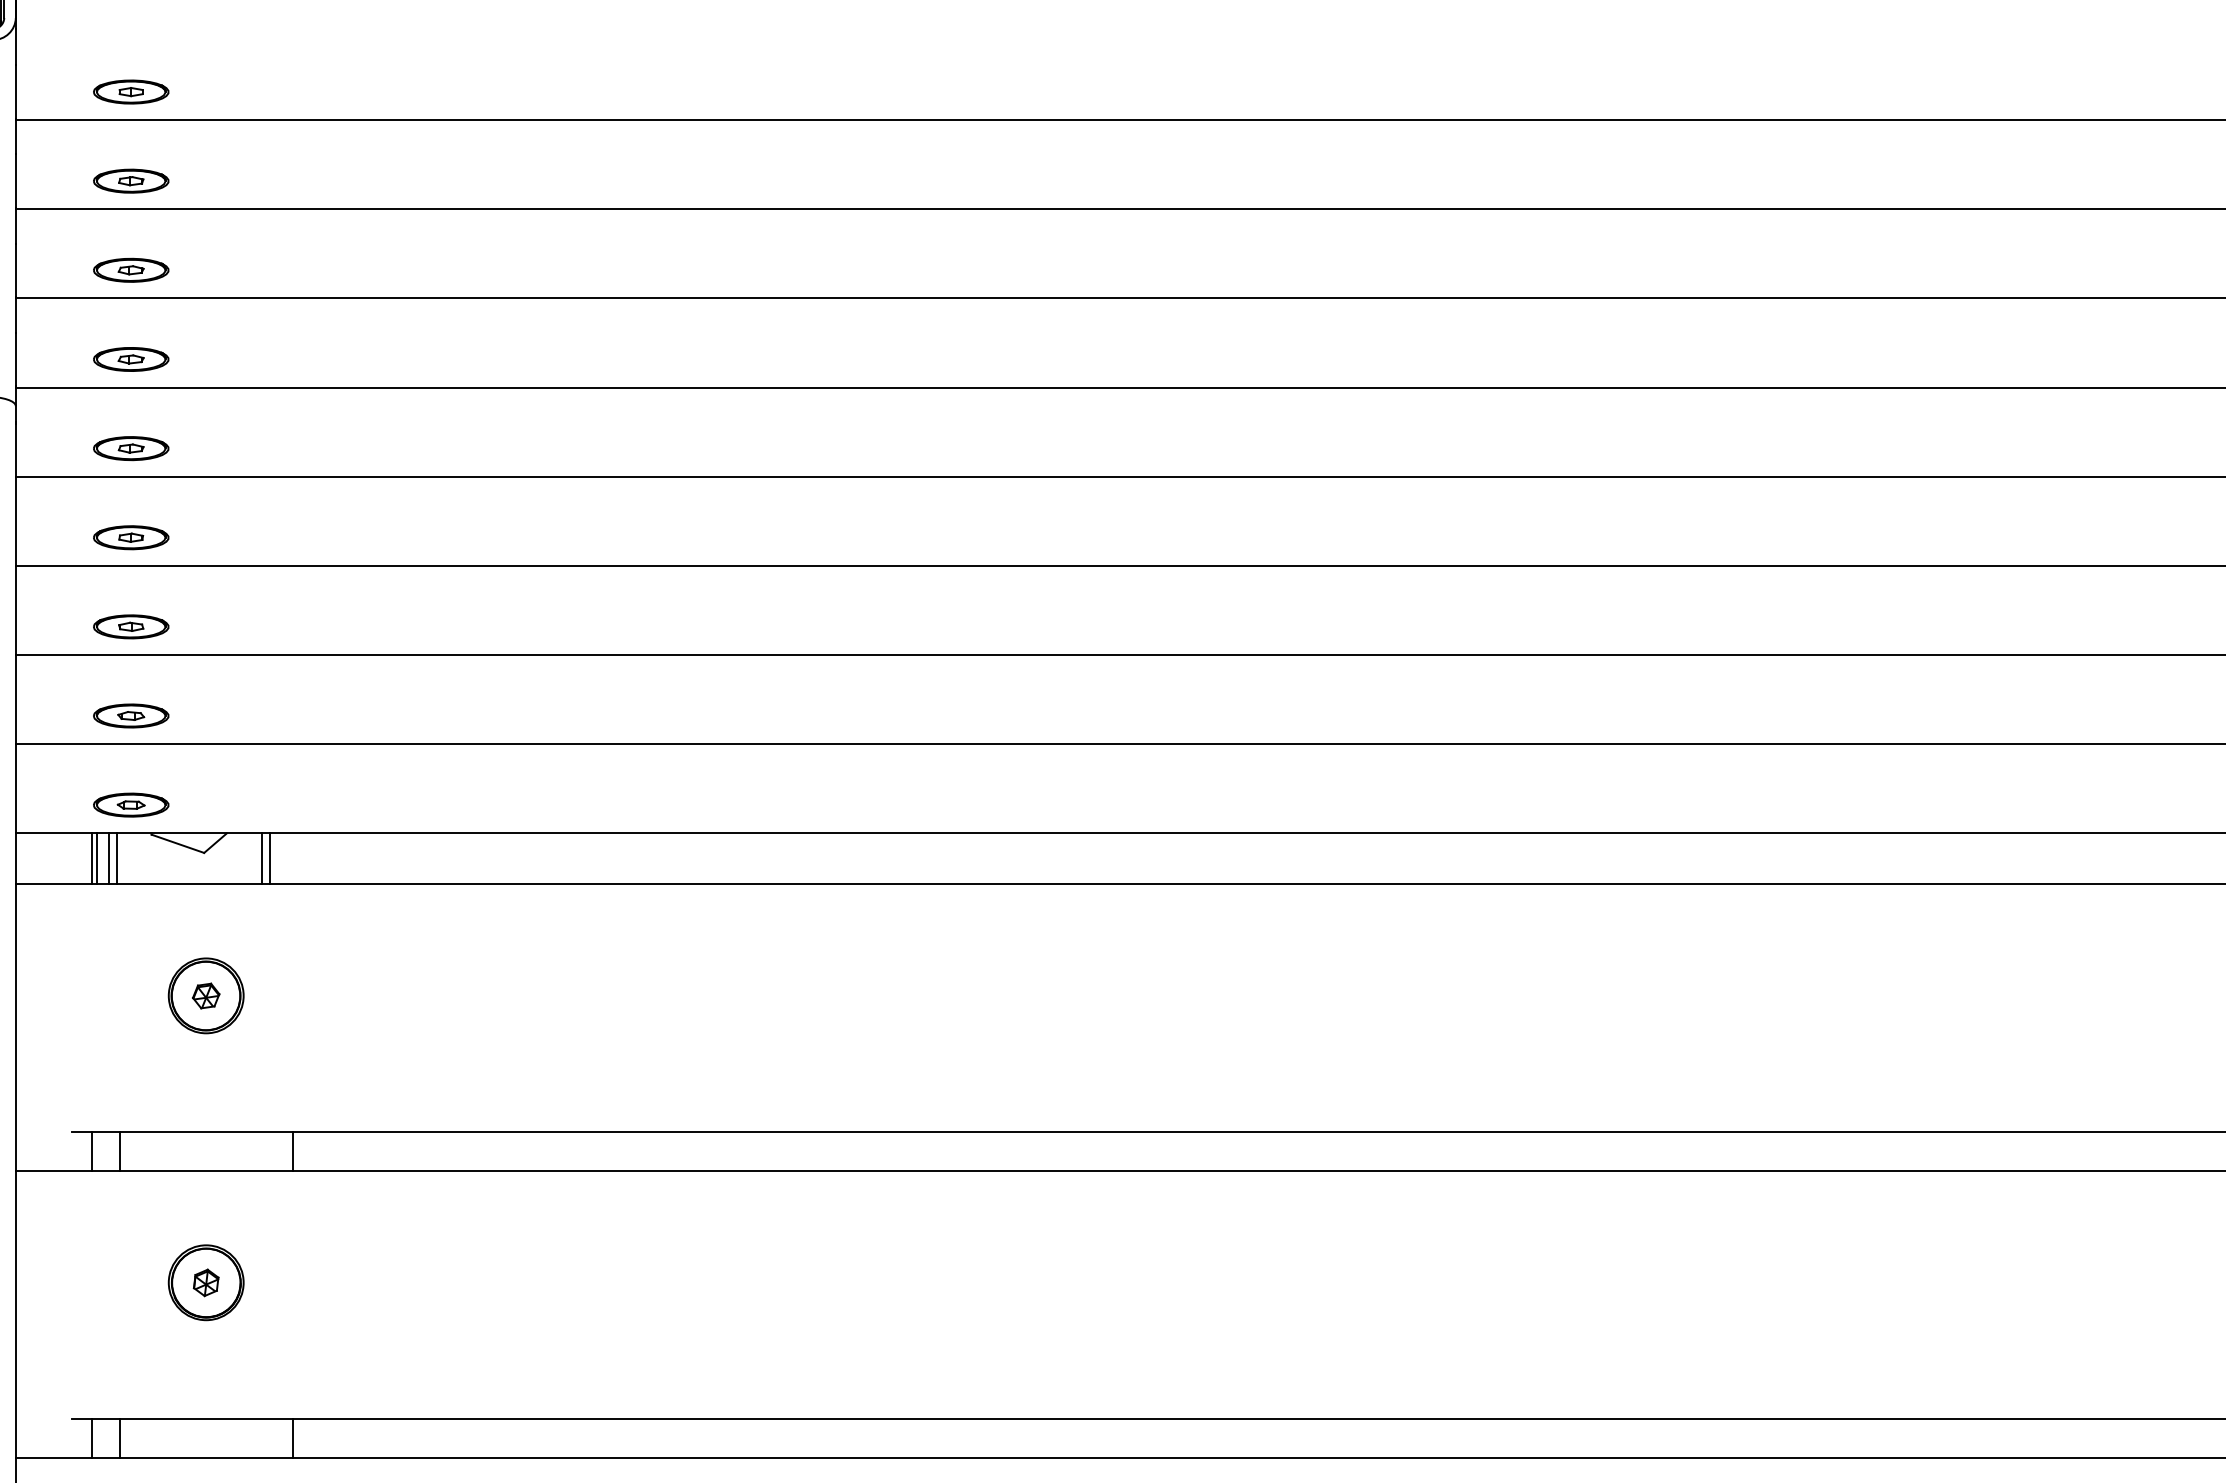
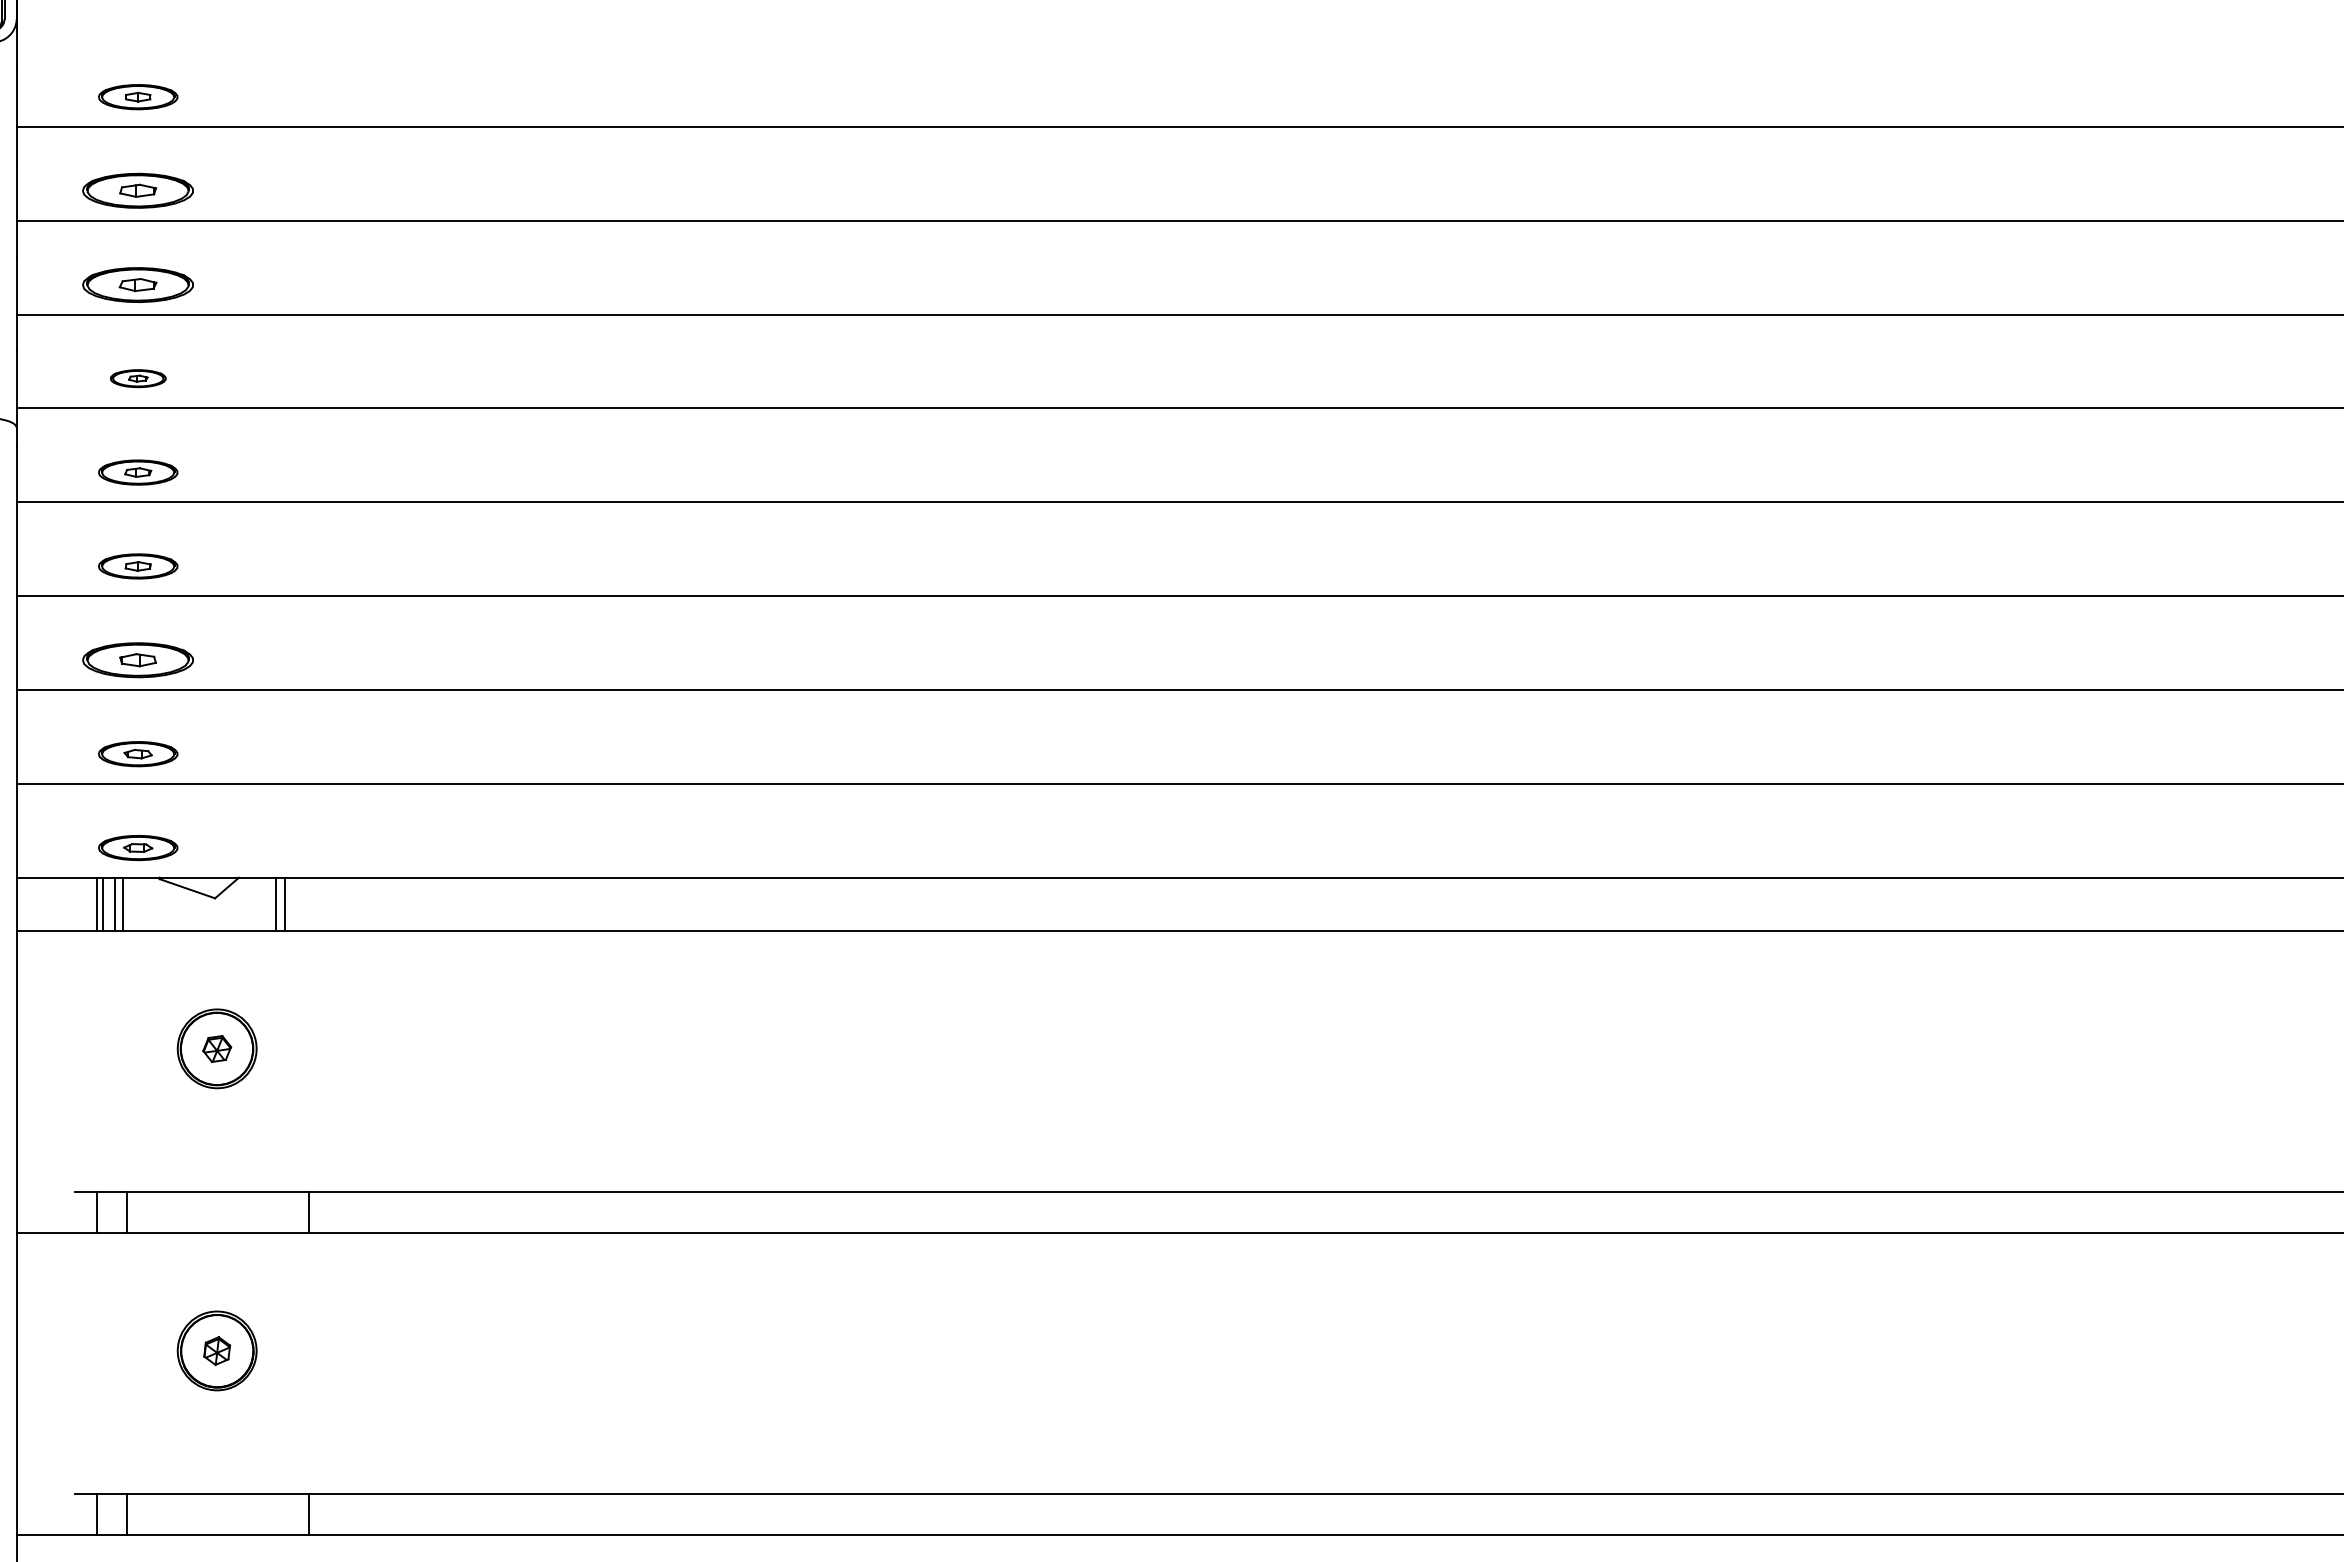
part: (131, 181) -> (138, 191), size x1.4
part: (131, 269) -> (138, 284), size x1.4
part: (131, 359) -> (138, 378), size x0.7
part: (131, 627) -> (138, 660), size x1.4

